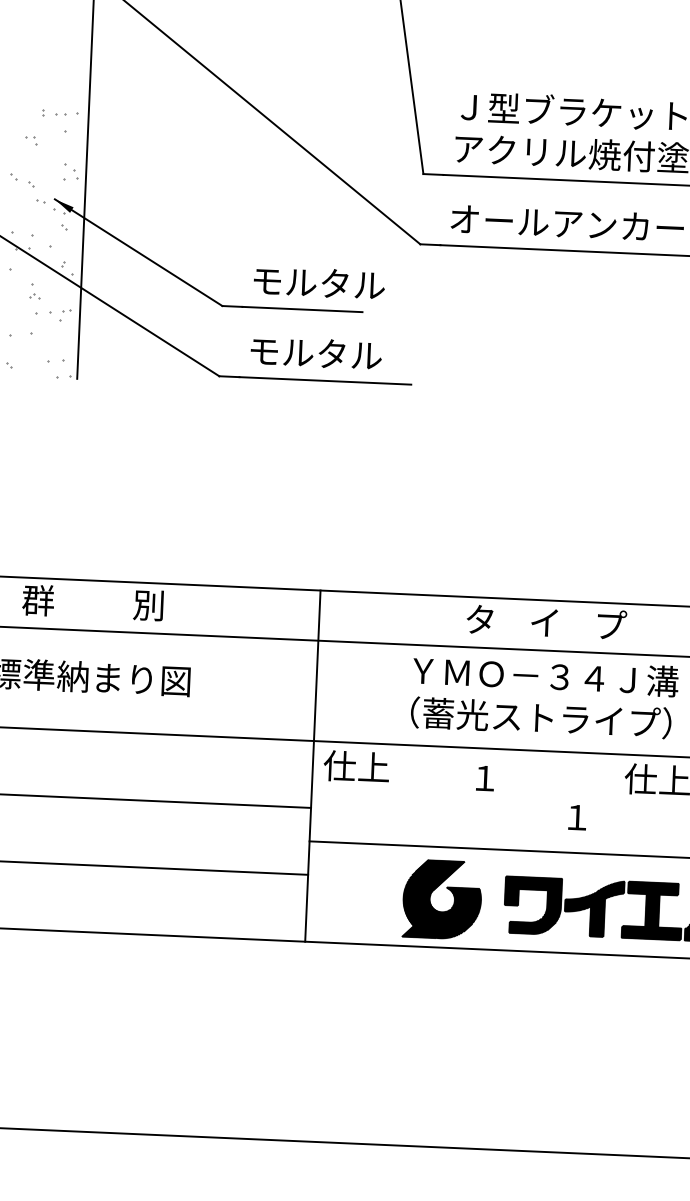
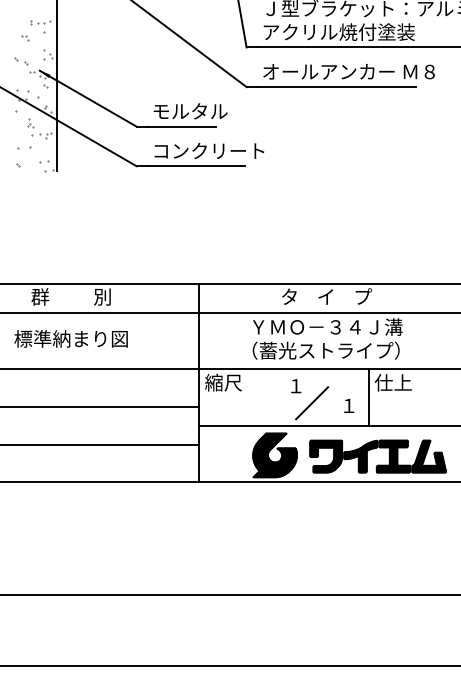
text: (347, 353) -> (208, 150), モルタル -> コンクリート
text: (356, 766) -> (223, 382), 仕上 -> 縮尺
line: (612, 804) -> (368, 397), added
line: (512, 810) -> (312, 403), added

